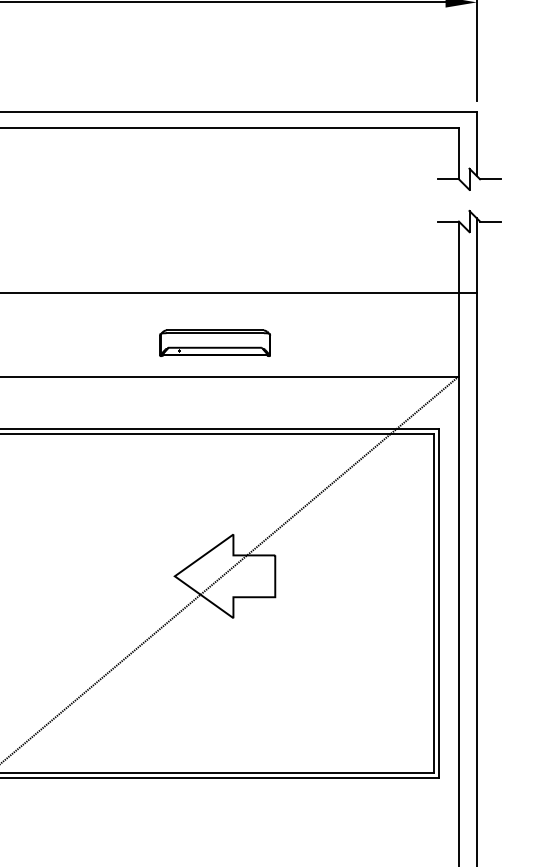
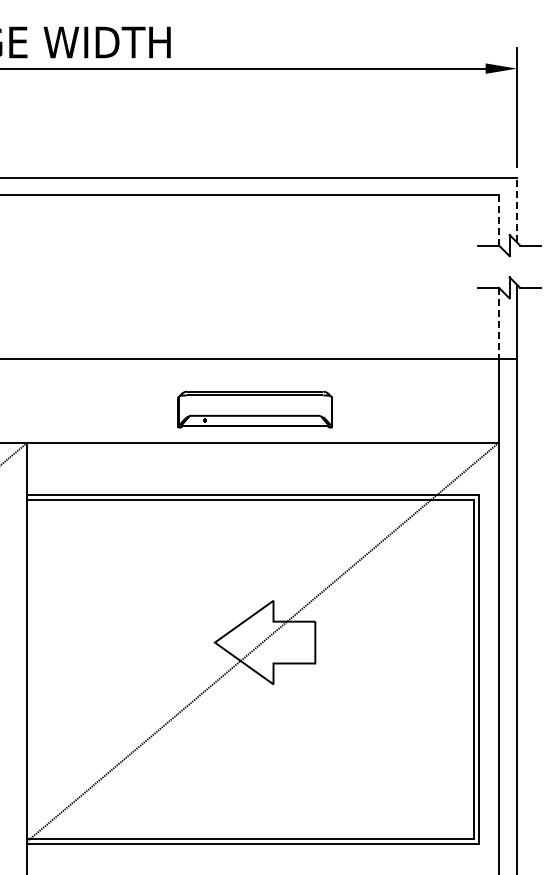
line: (477, 143) -> (517, 209), solid -> dashed
line: (458, 153) -> (498, 219), solid -> dashed
line: (458, 257) -> (498, 323), solid -> dashed
part: (215, 343) -> (255, 409), size x1.4

